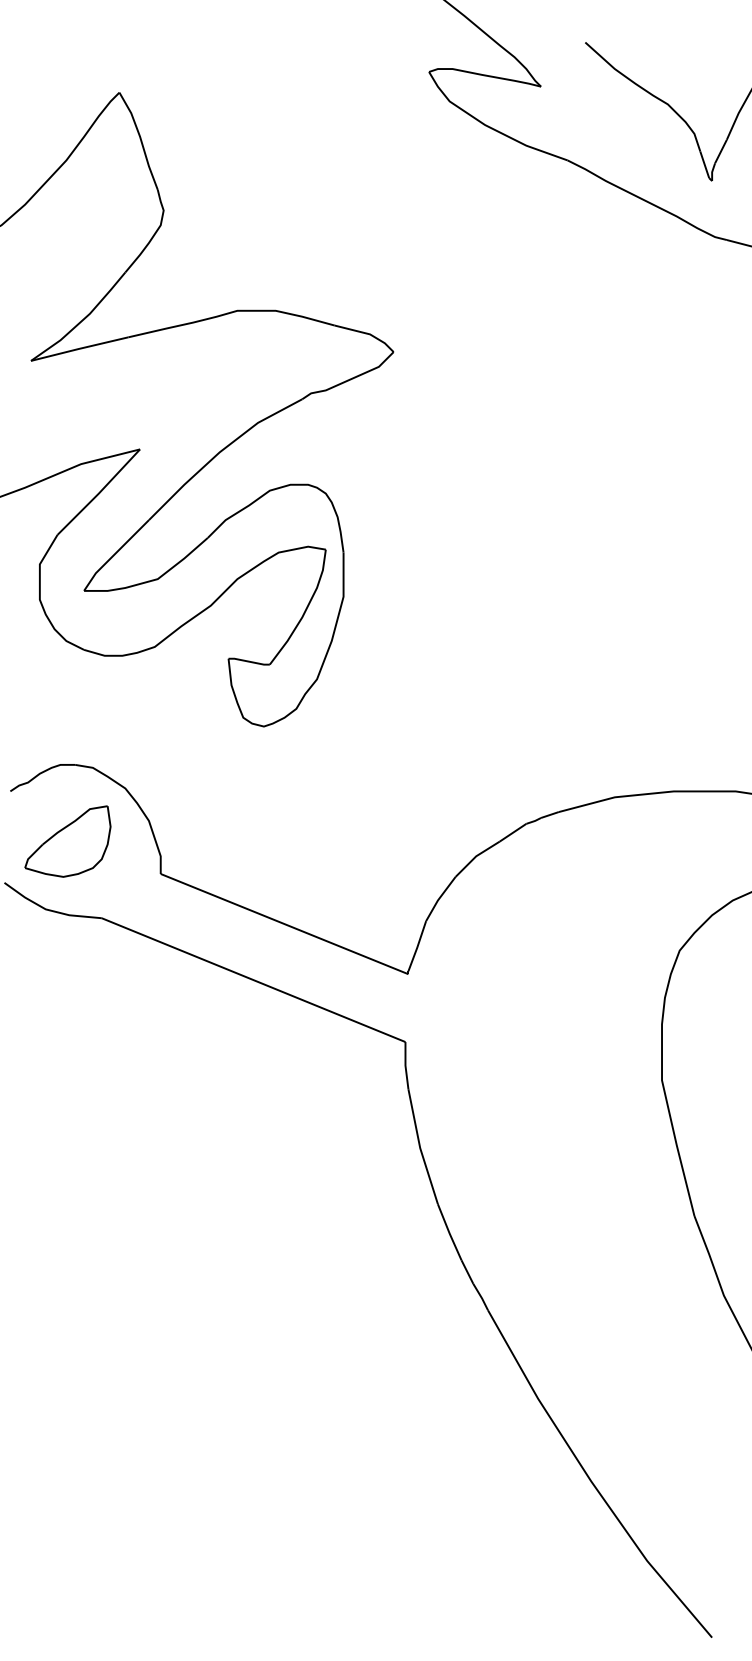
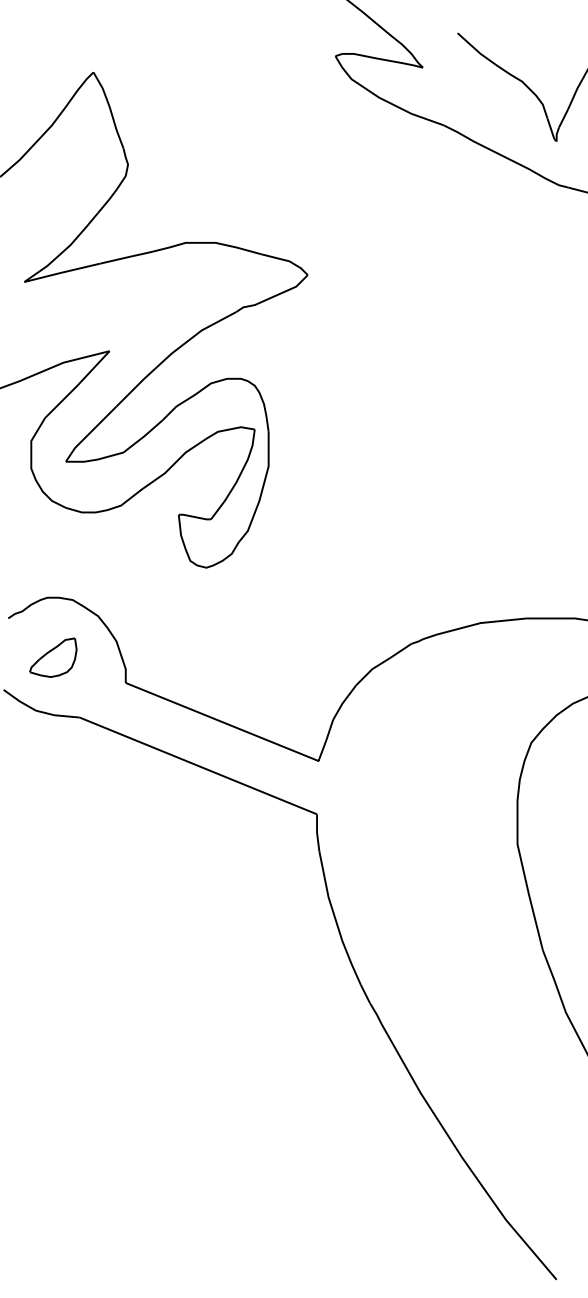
part: (68, 841) -> (53, 657), size x0.7

